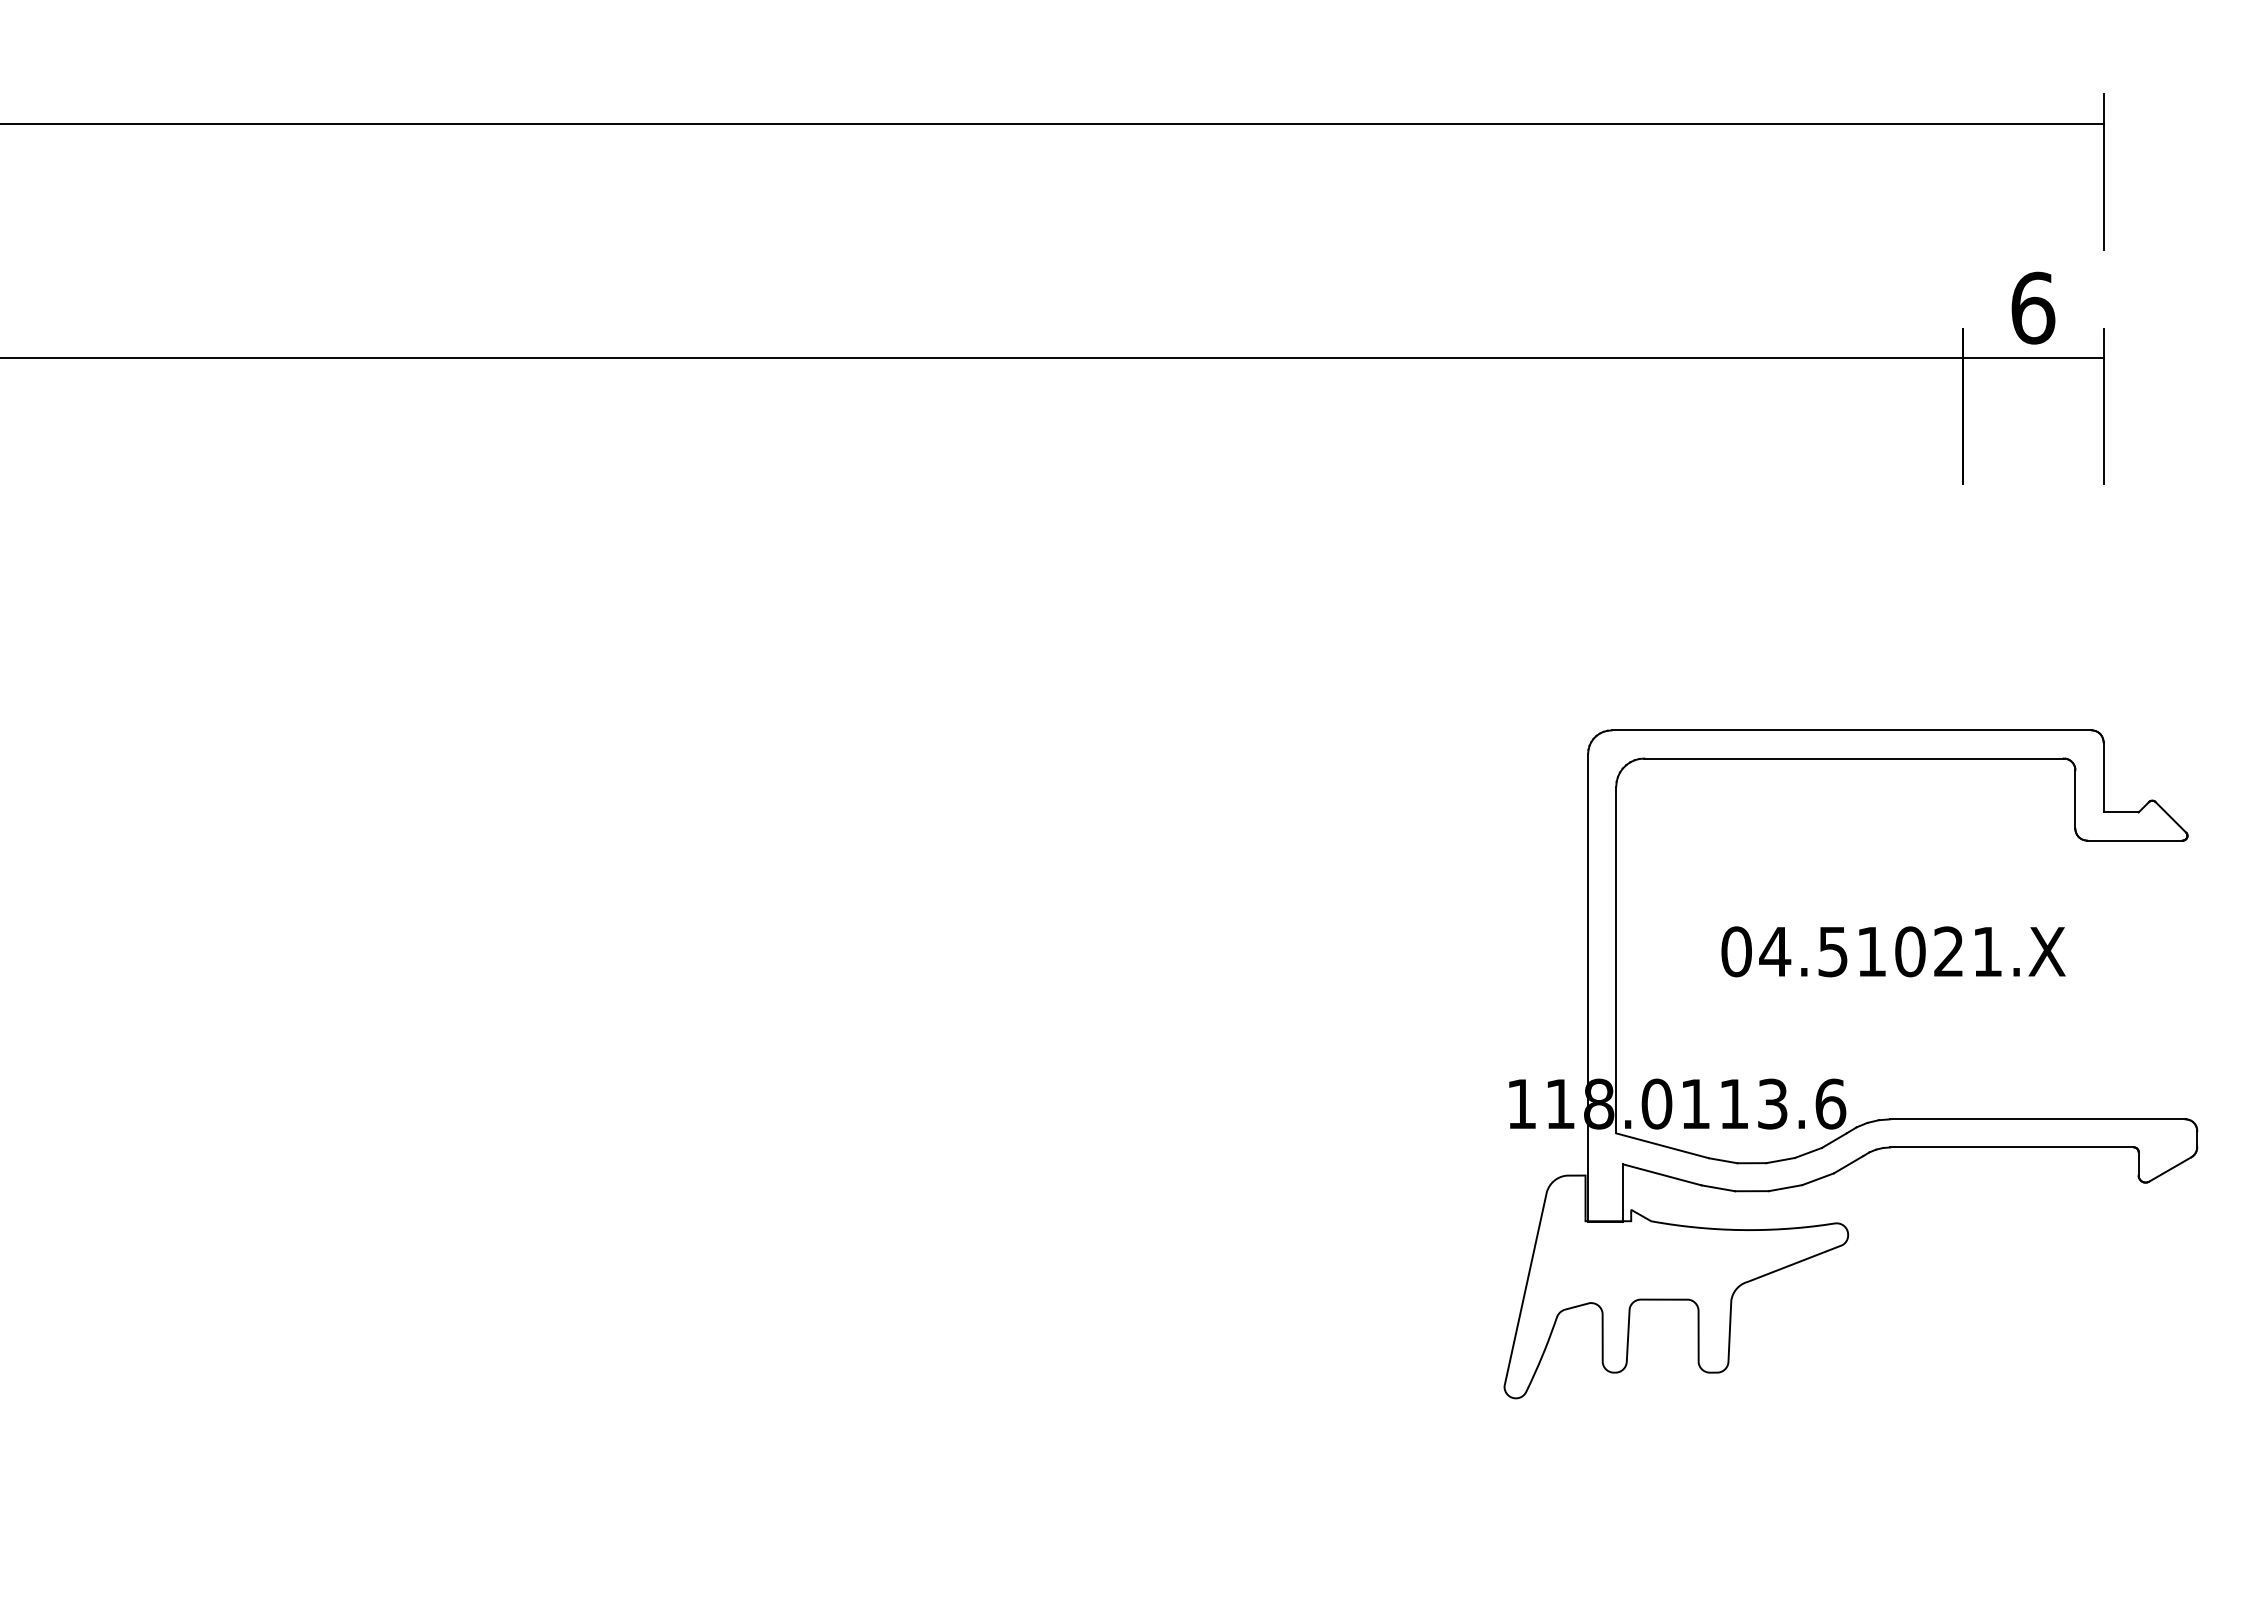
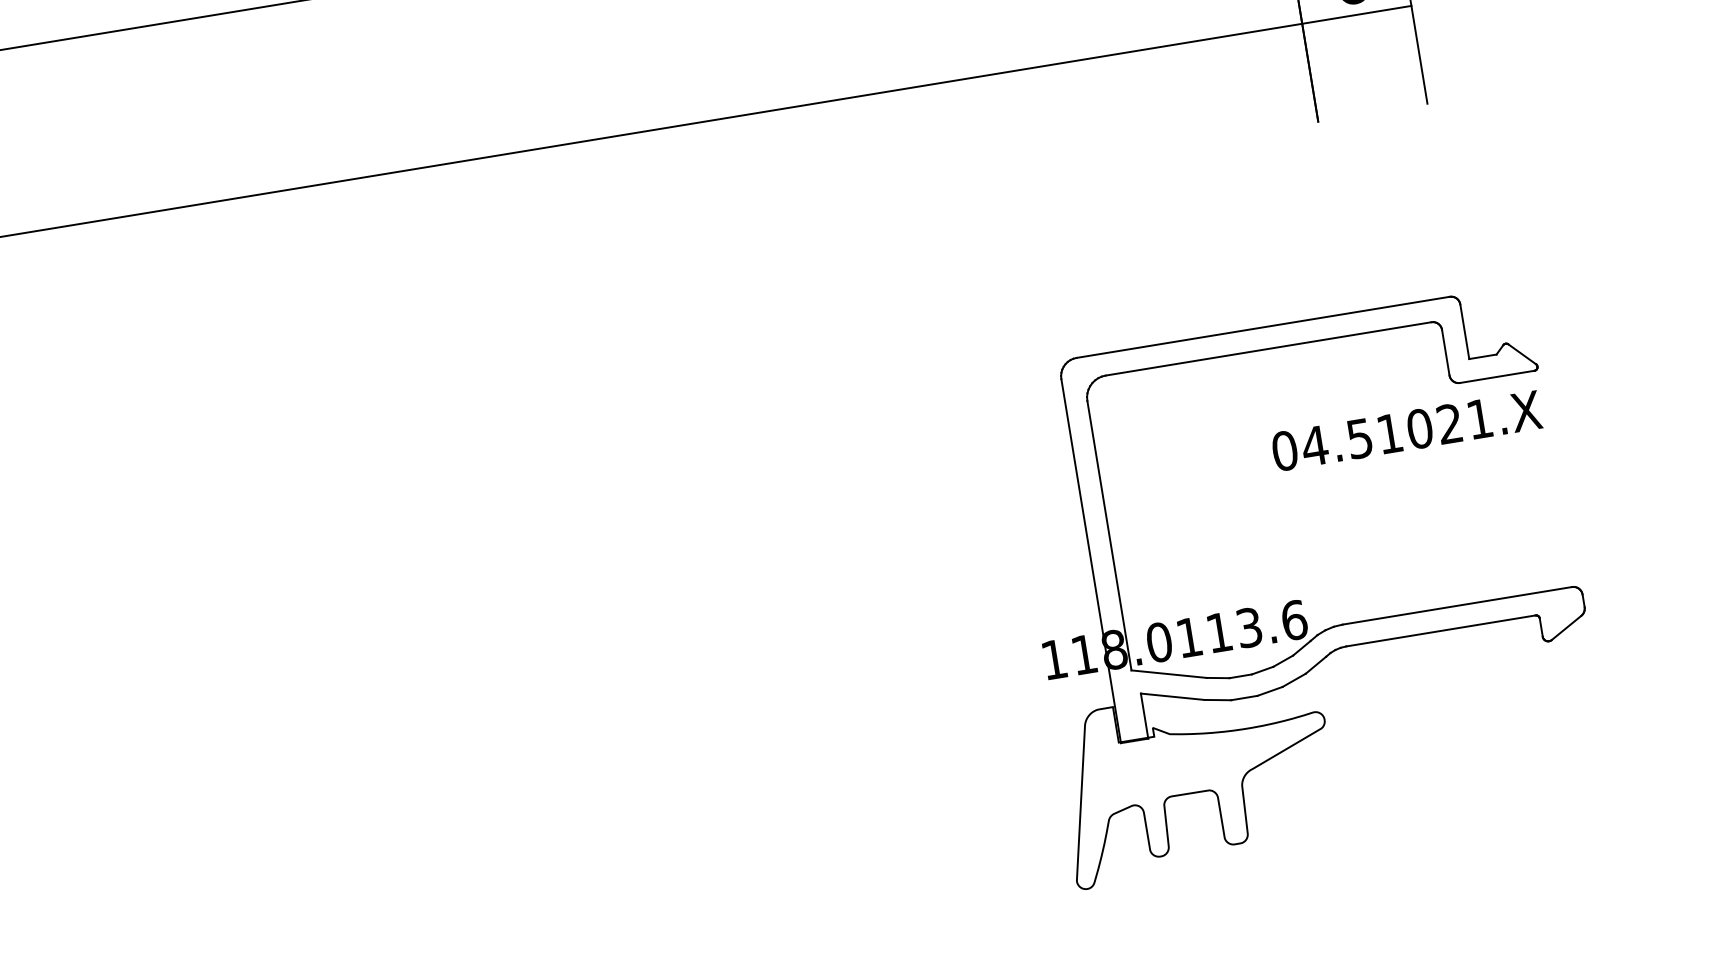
text: (1893, 951) -> (1406, 430), moved

